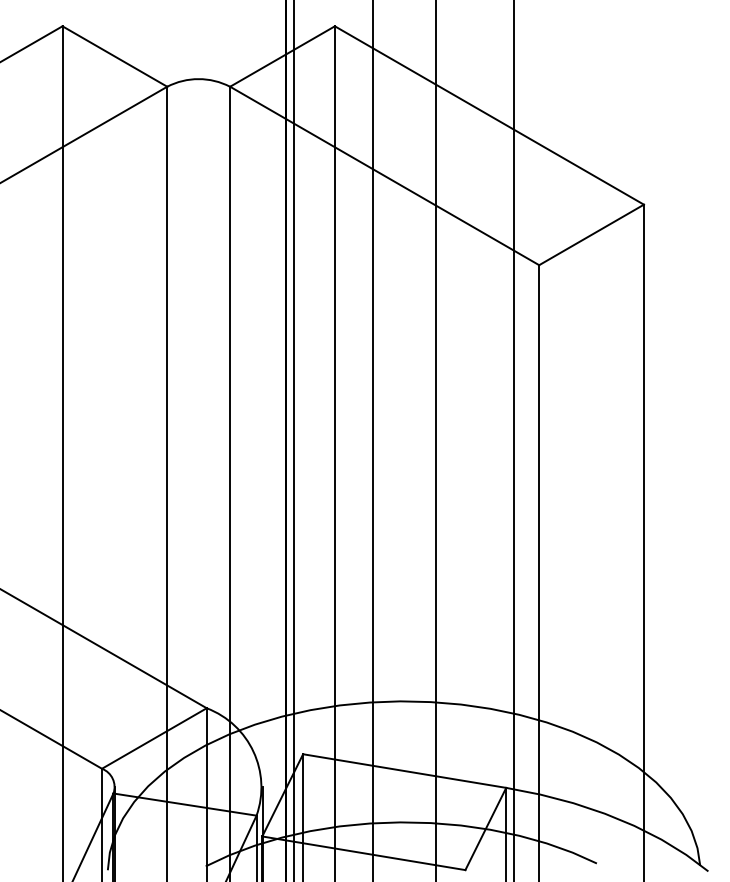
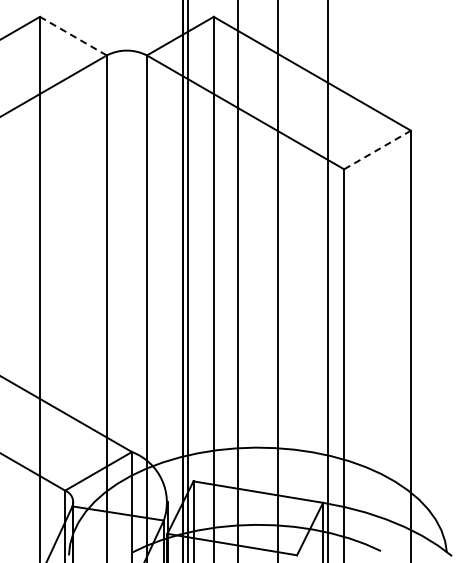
line: (115, 57) -> (73, 36), solid -> dashed
line: (591, 235) -> (377, 150), solid -> dashed

